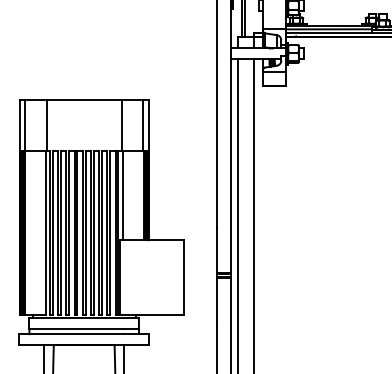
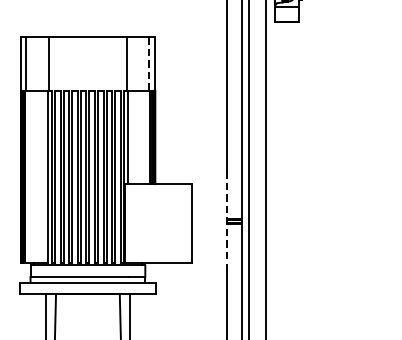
line: (142, 125) -> (149, 63), solid -> dashed
line: (216, 275) -> (226, 221), solid -> dashed

